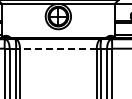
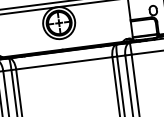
line: (57, 48) -> (63, 63), dashed -> solid

